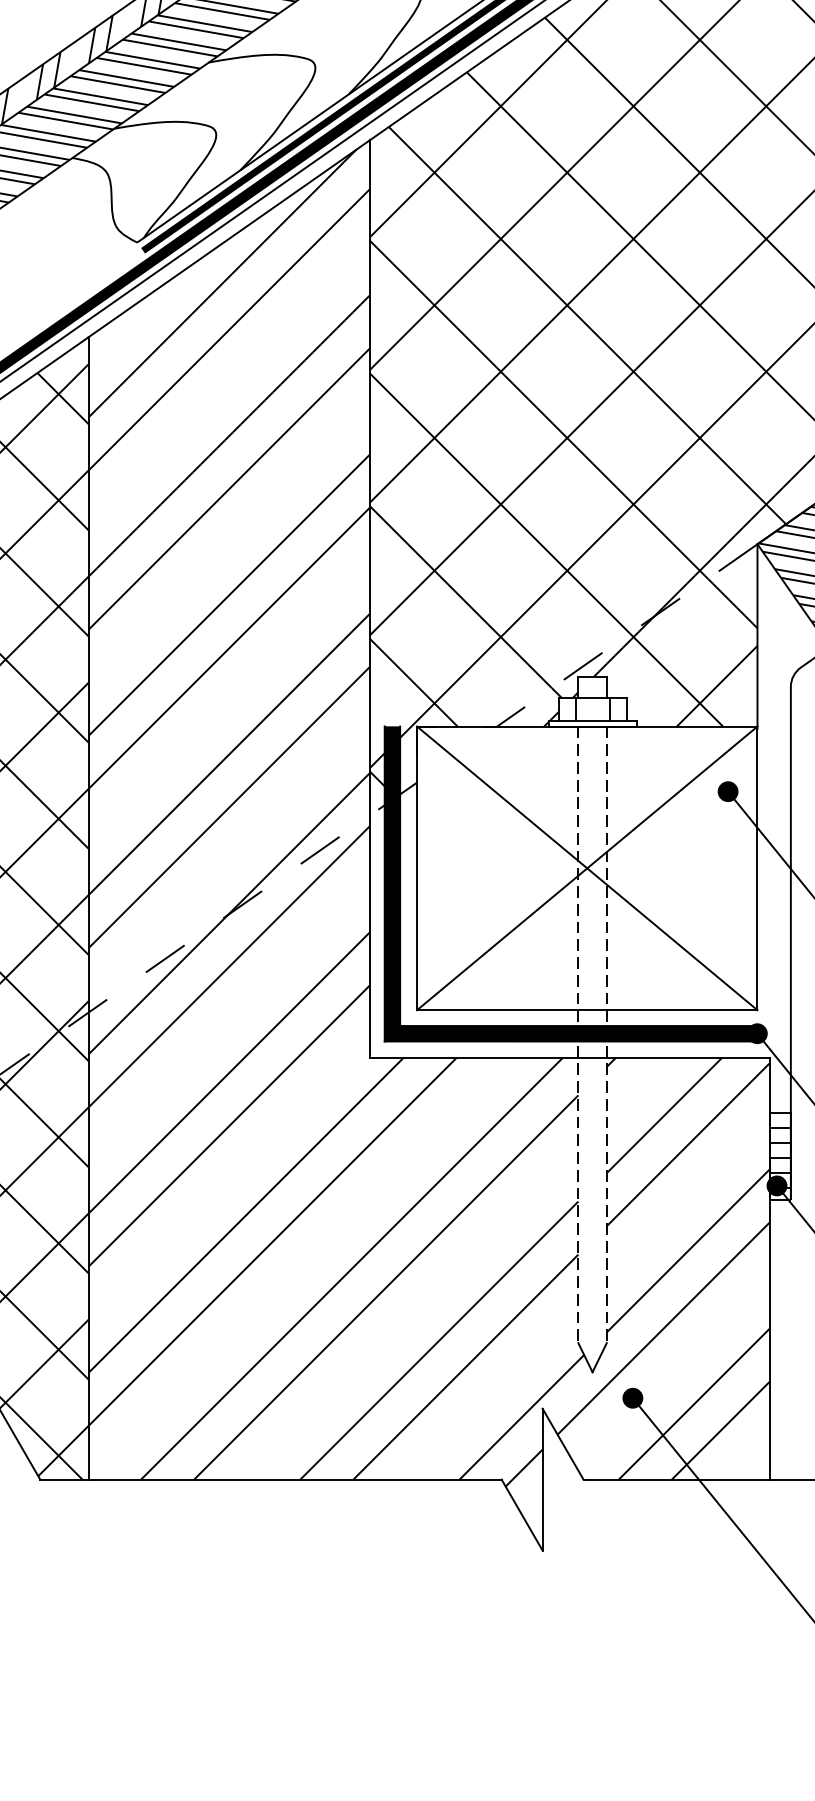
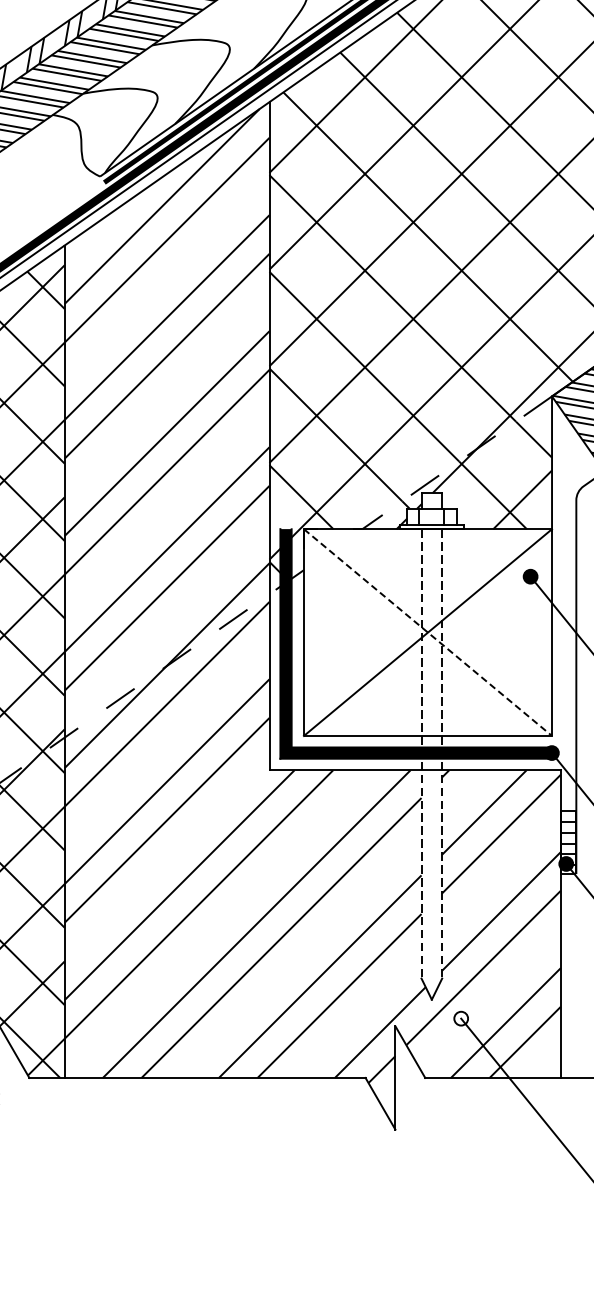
line: (587, 868) -> (428, 632), solid -> dashed
fill: (633, 1397) -> (461, 1018), removed

